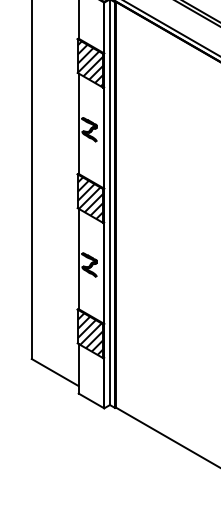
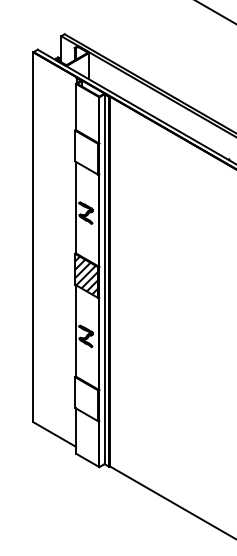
hatch: (90, 63) -> (86, 152), removed
hatch: (90, 331) -> (86, 397), removed

